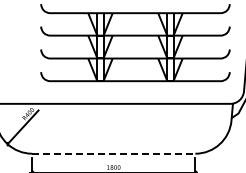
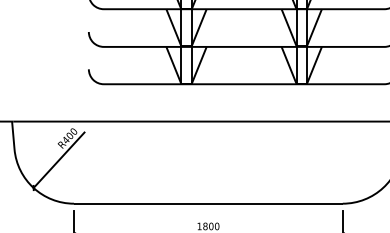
line: (113, 153) -> (207, 203), dashed -> solid

